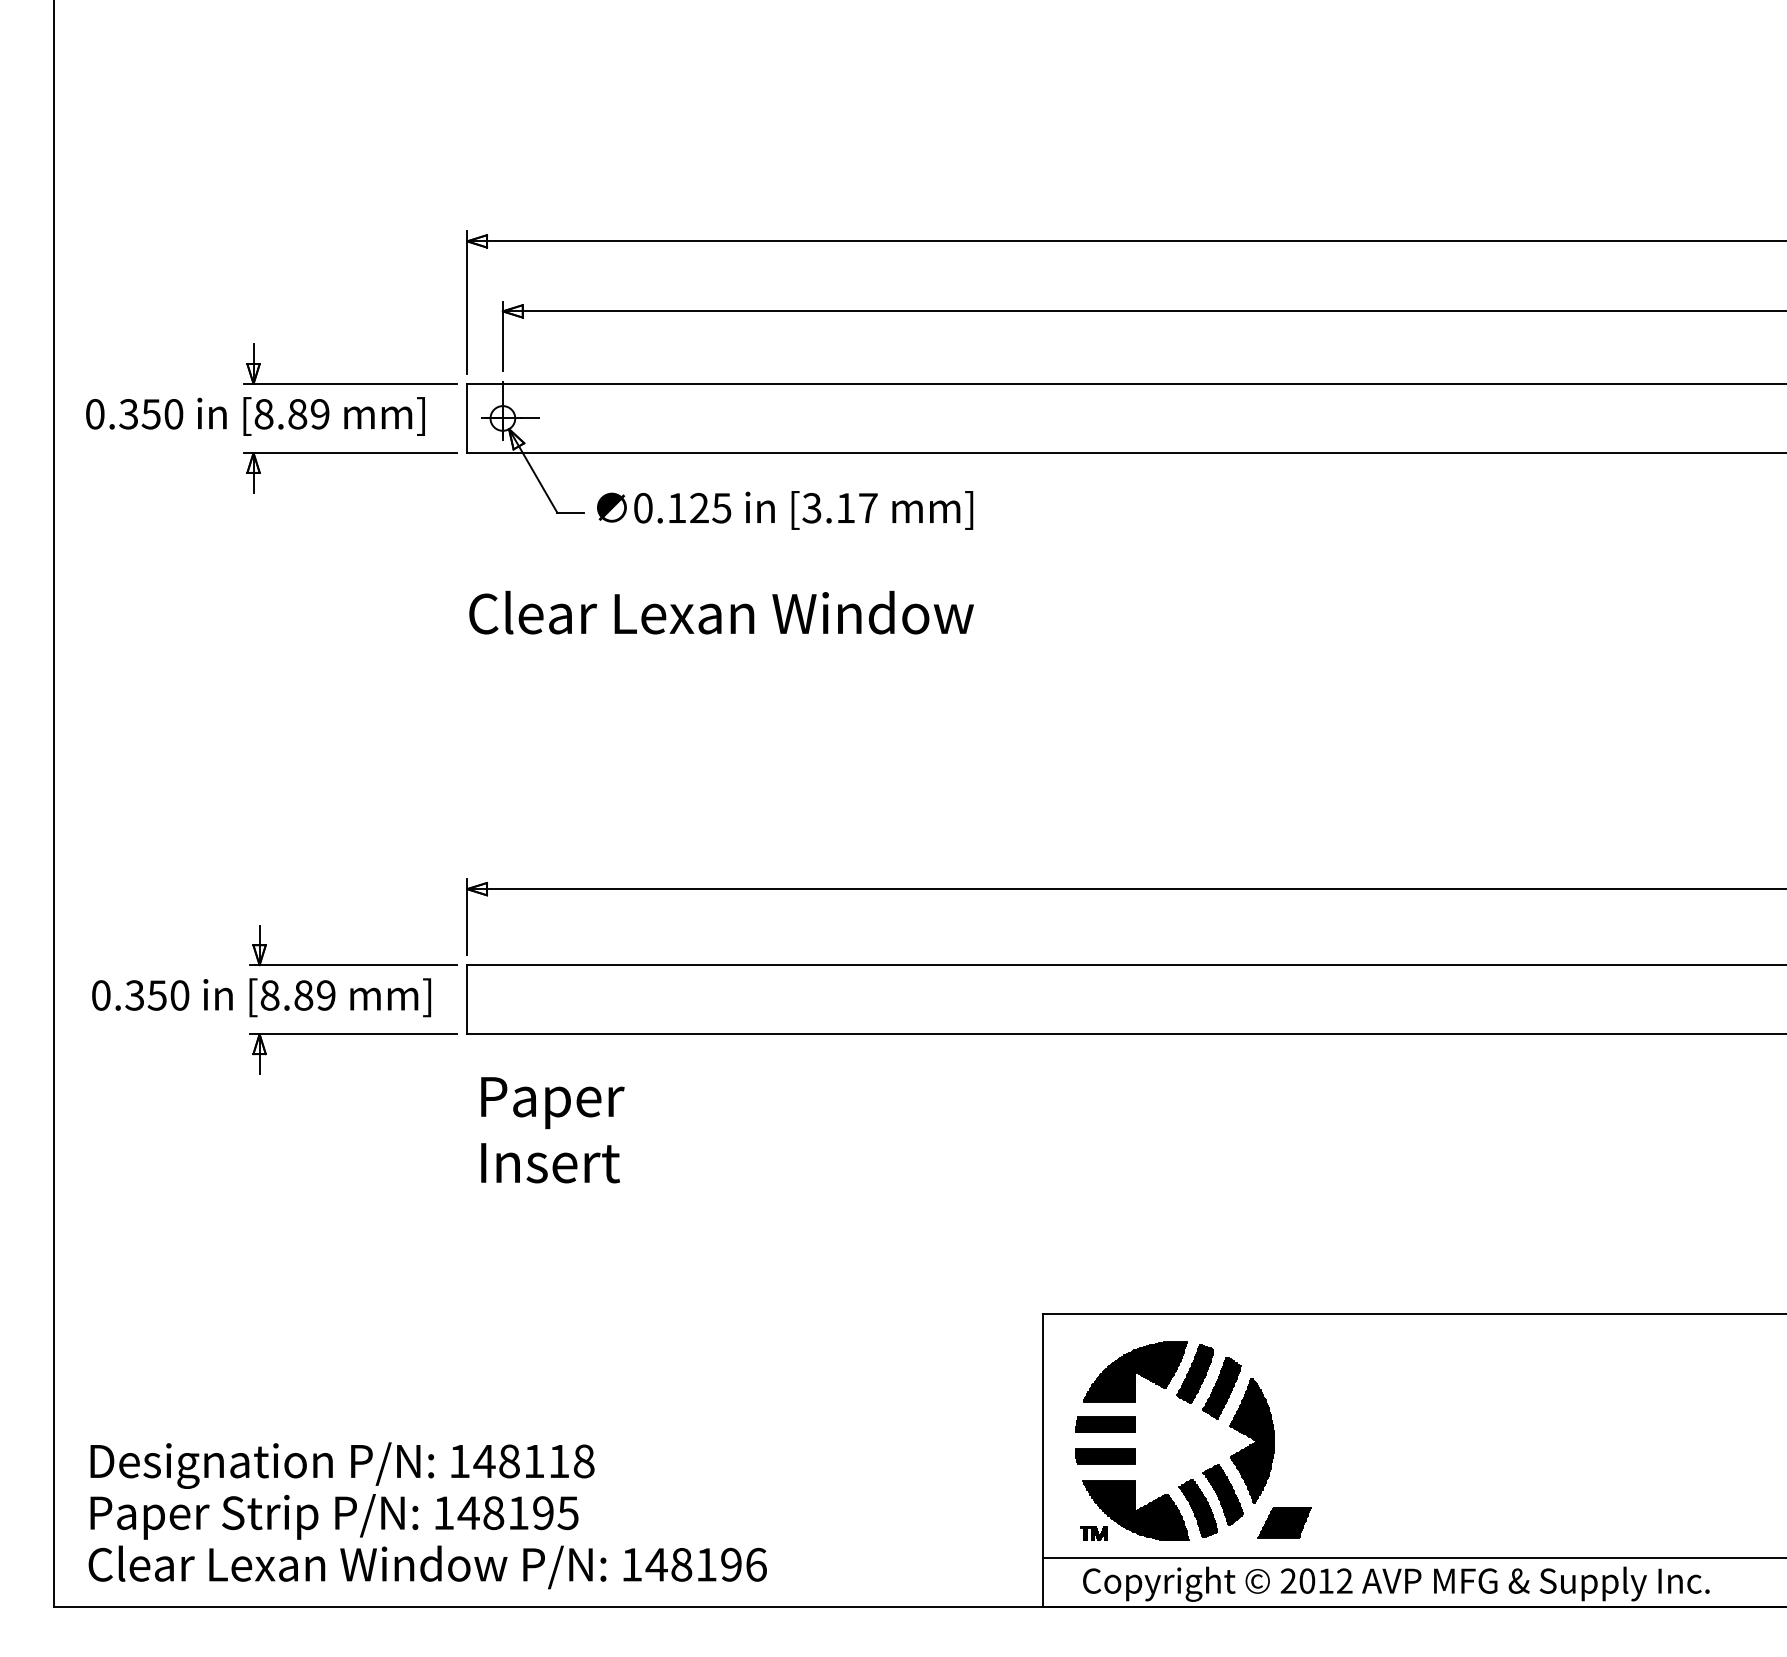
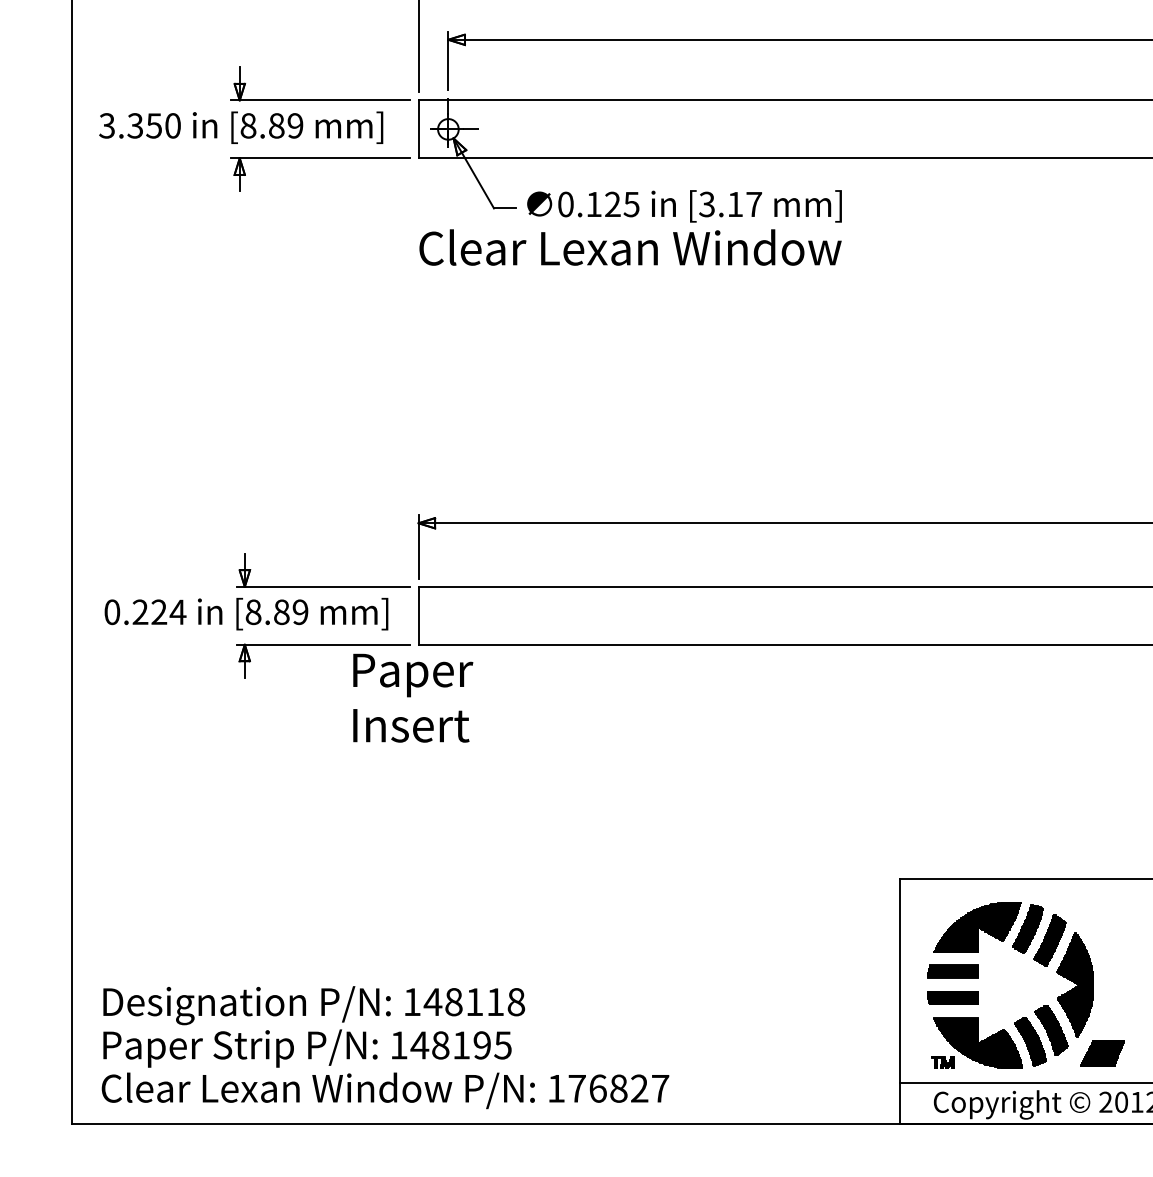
text: (94, 414) -> (106, 126), 0.350 -> 3.350
text: (721, 612) -> (630, 247), moved
text: (157, 995) -> (159, 612), 0.350 -> 0.224
text: (552, 1130) -> (412, 698), moved
text: (705, 1564) -> (617, 1088), 148196 -> 176827

